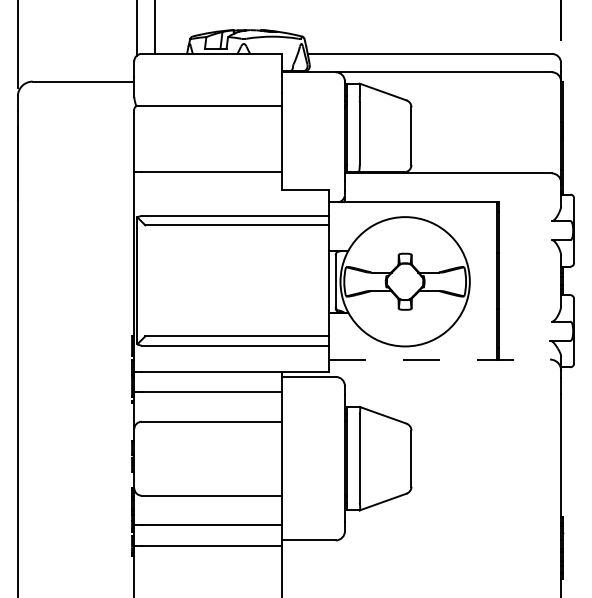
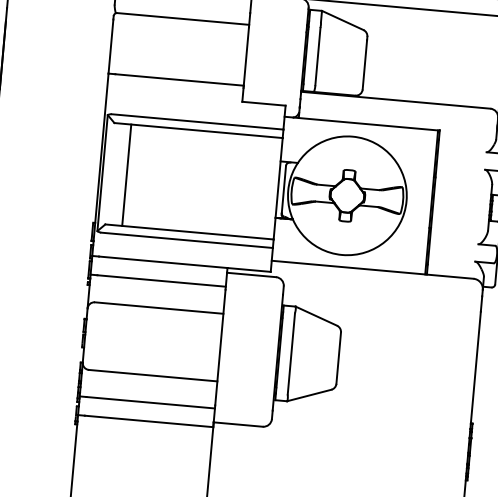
line: (163, 280) -> (126, 174), added
line: (440, 359) -> (373, 269), dashed -> solid

